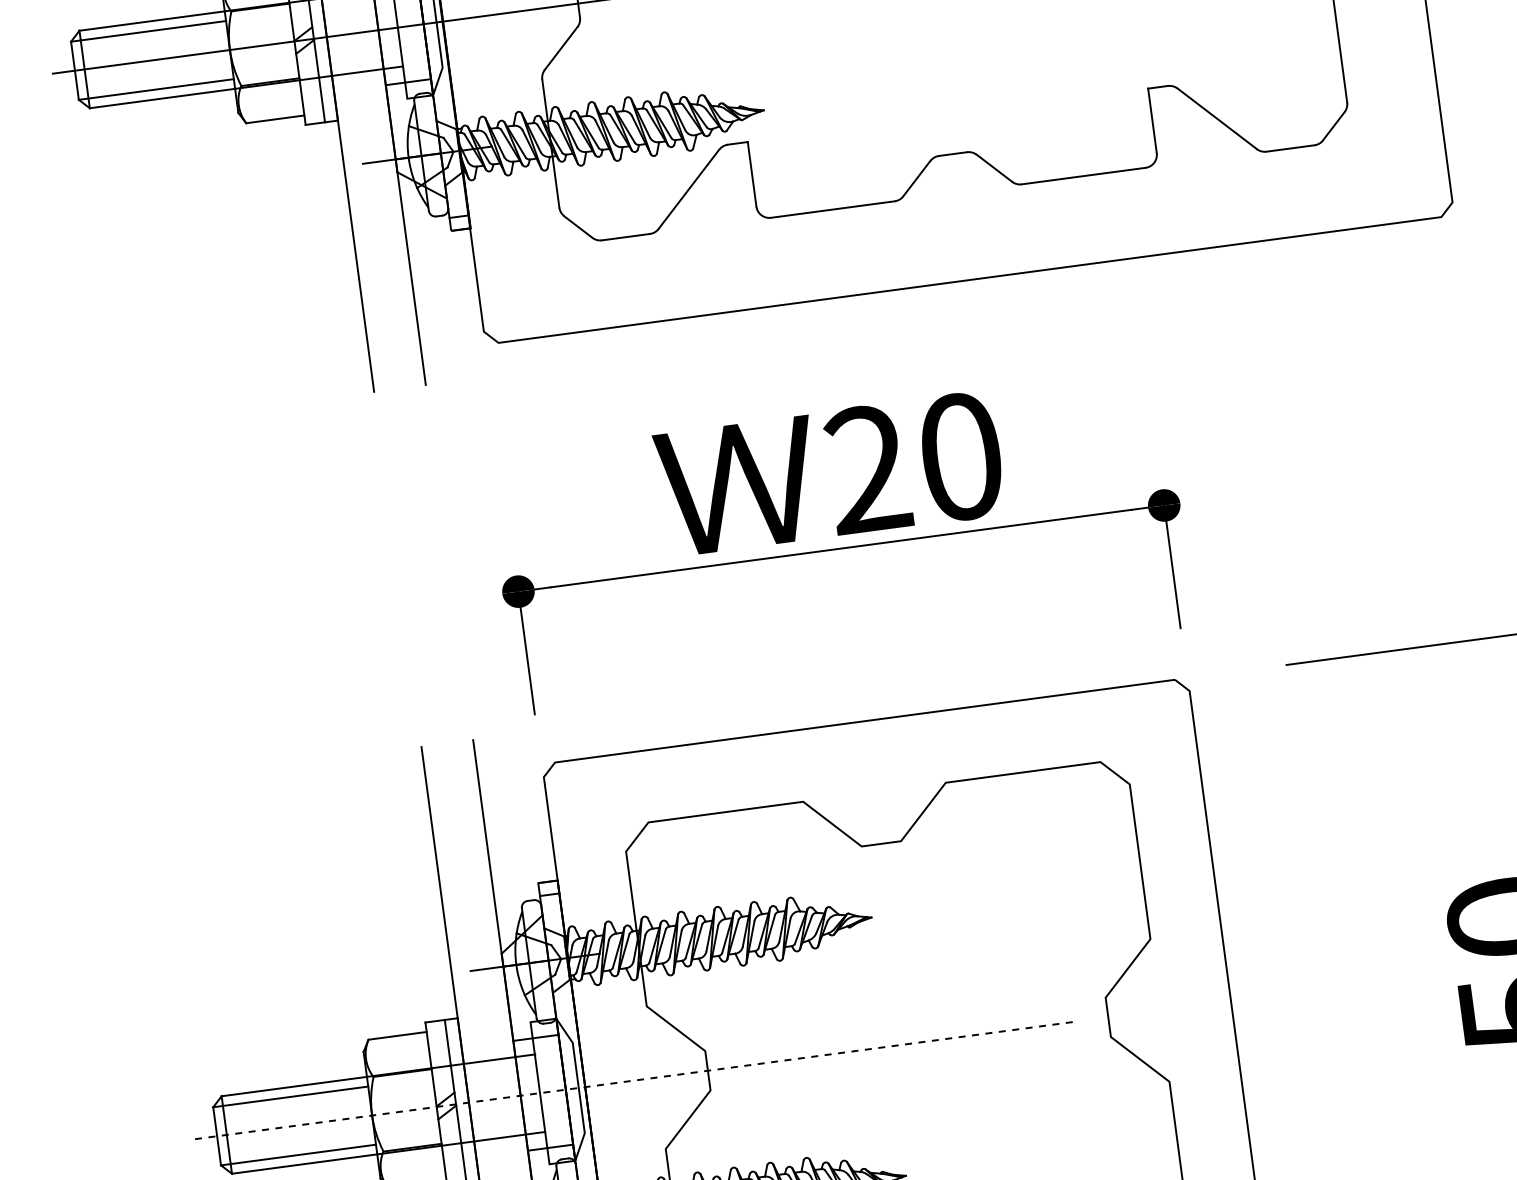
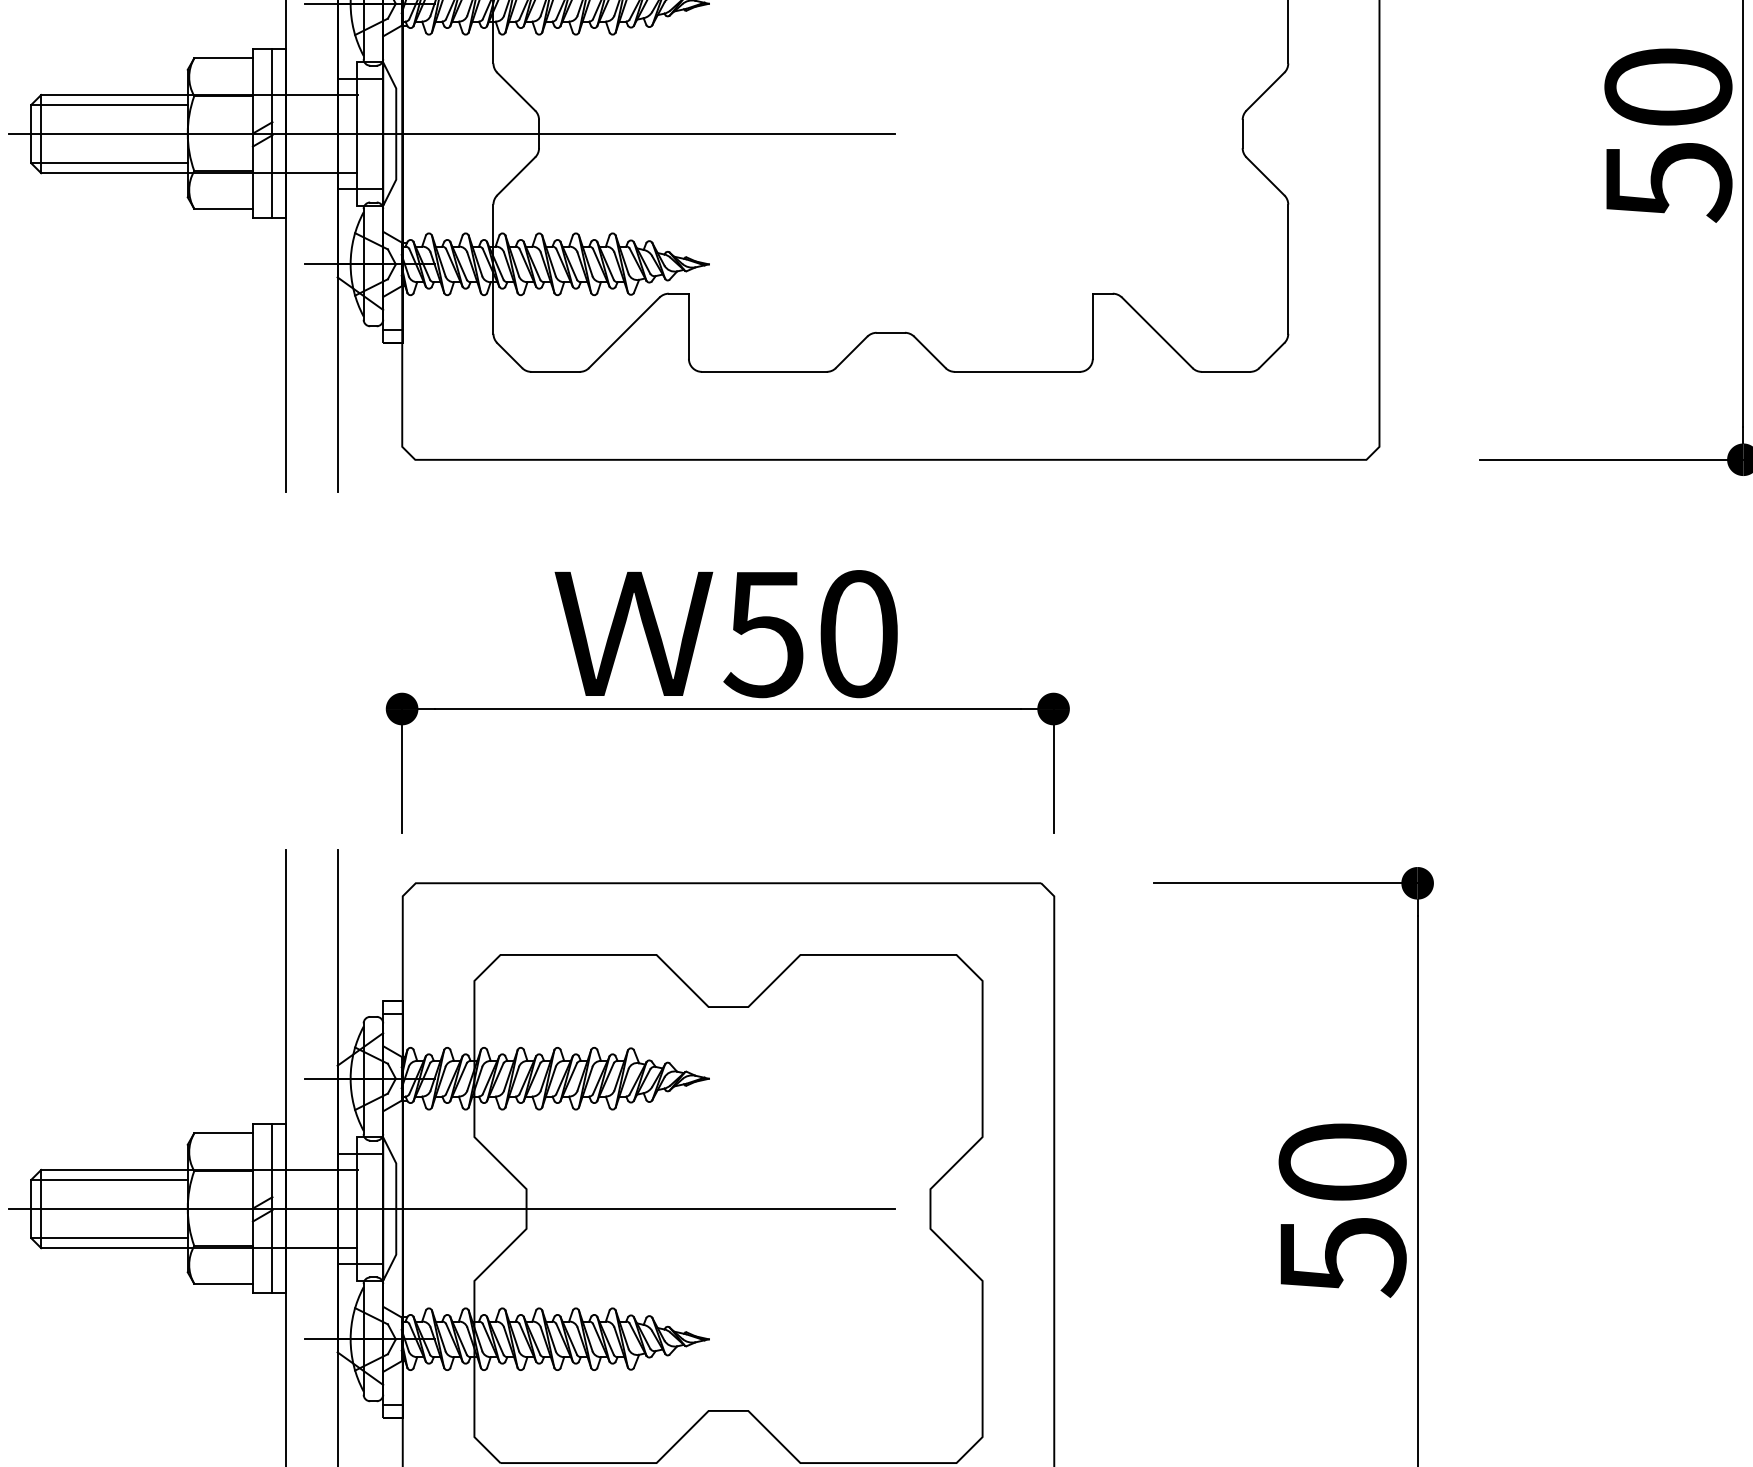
text: (866, 469) -> (763, 634), 20 -> 50
line: (634, 1080) -> (452, 1208), dashed -> solid

